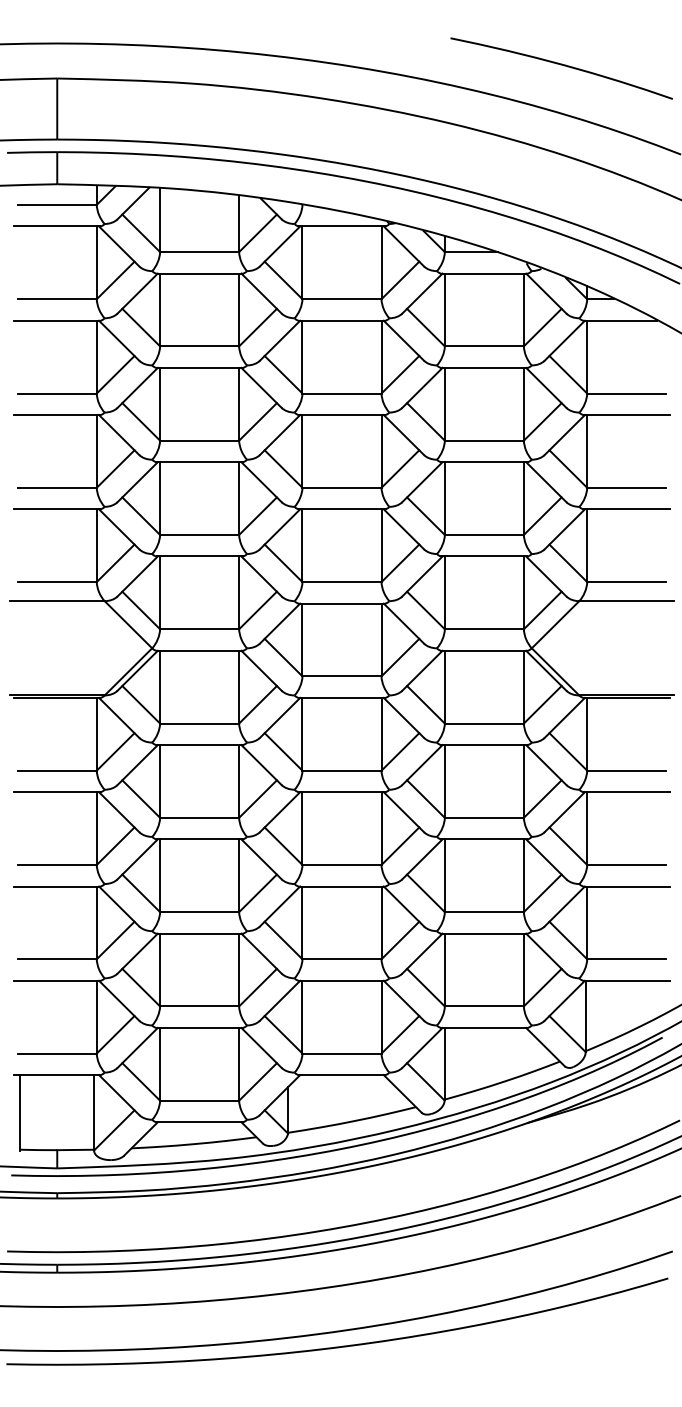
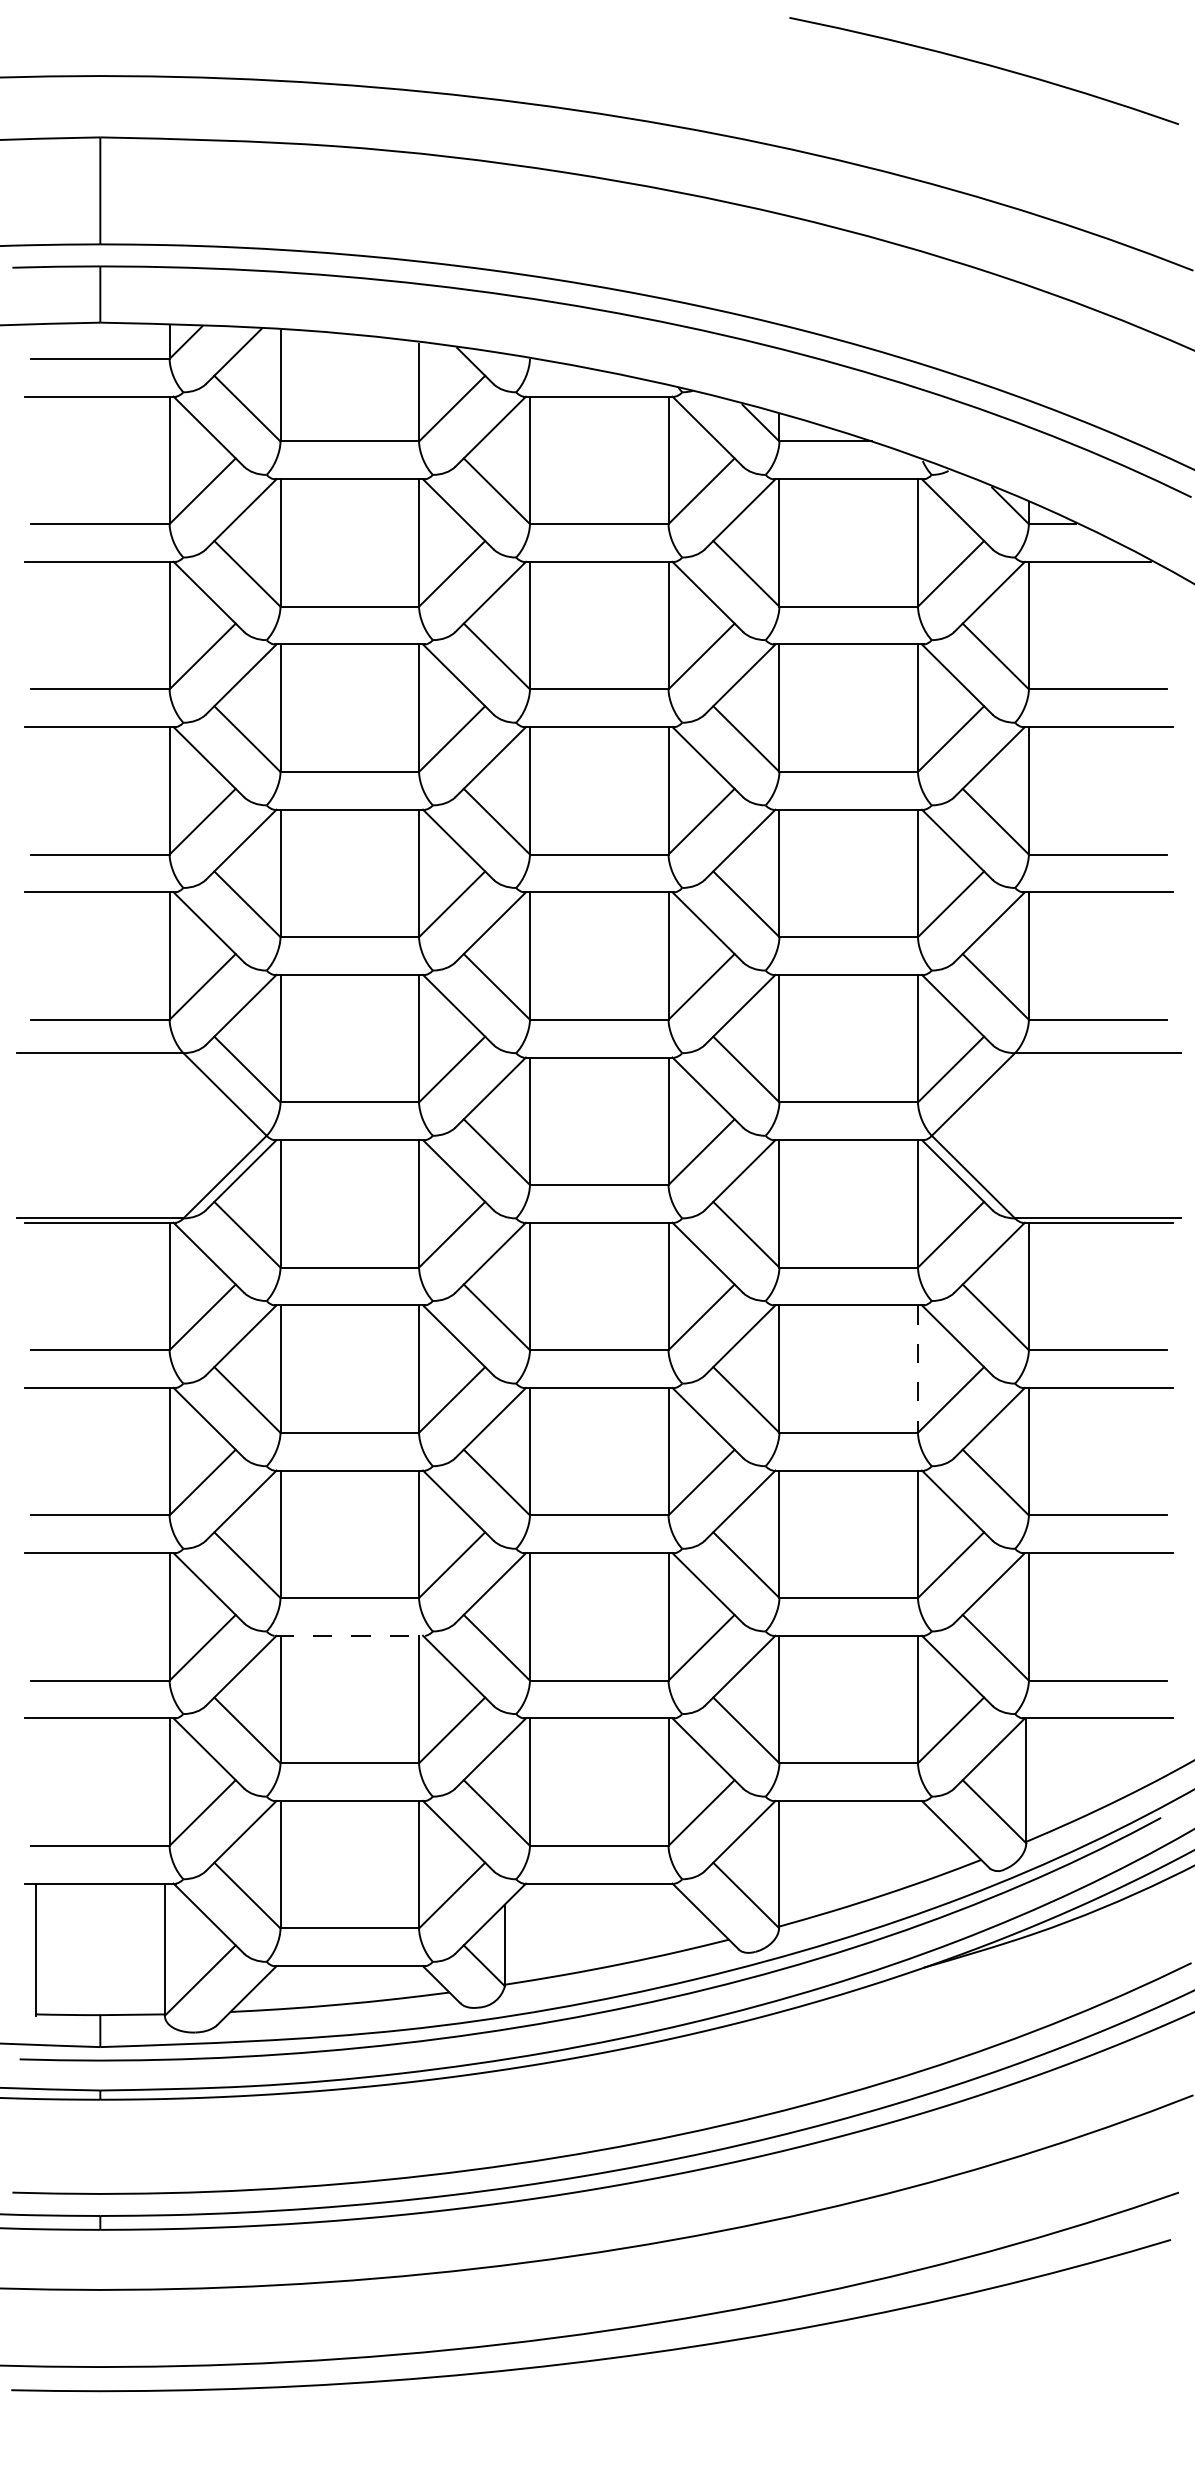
curve: (561, 65) -> (983, 65), moved
line: (523, 781) -> (917, 1369), solid -> dashed
line: (199, 933) -> (349, 1635), solid -> dashed

